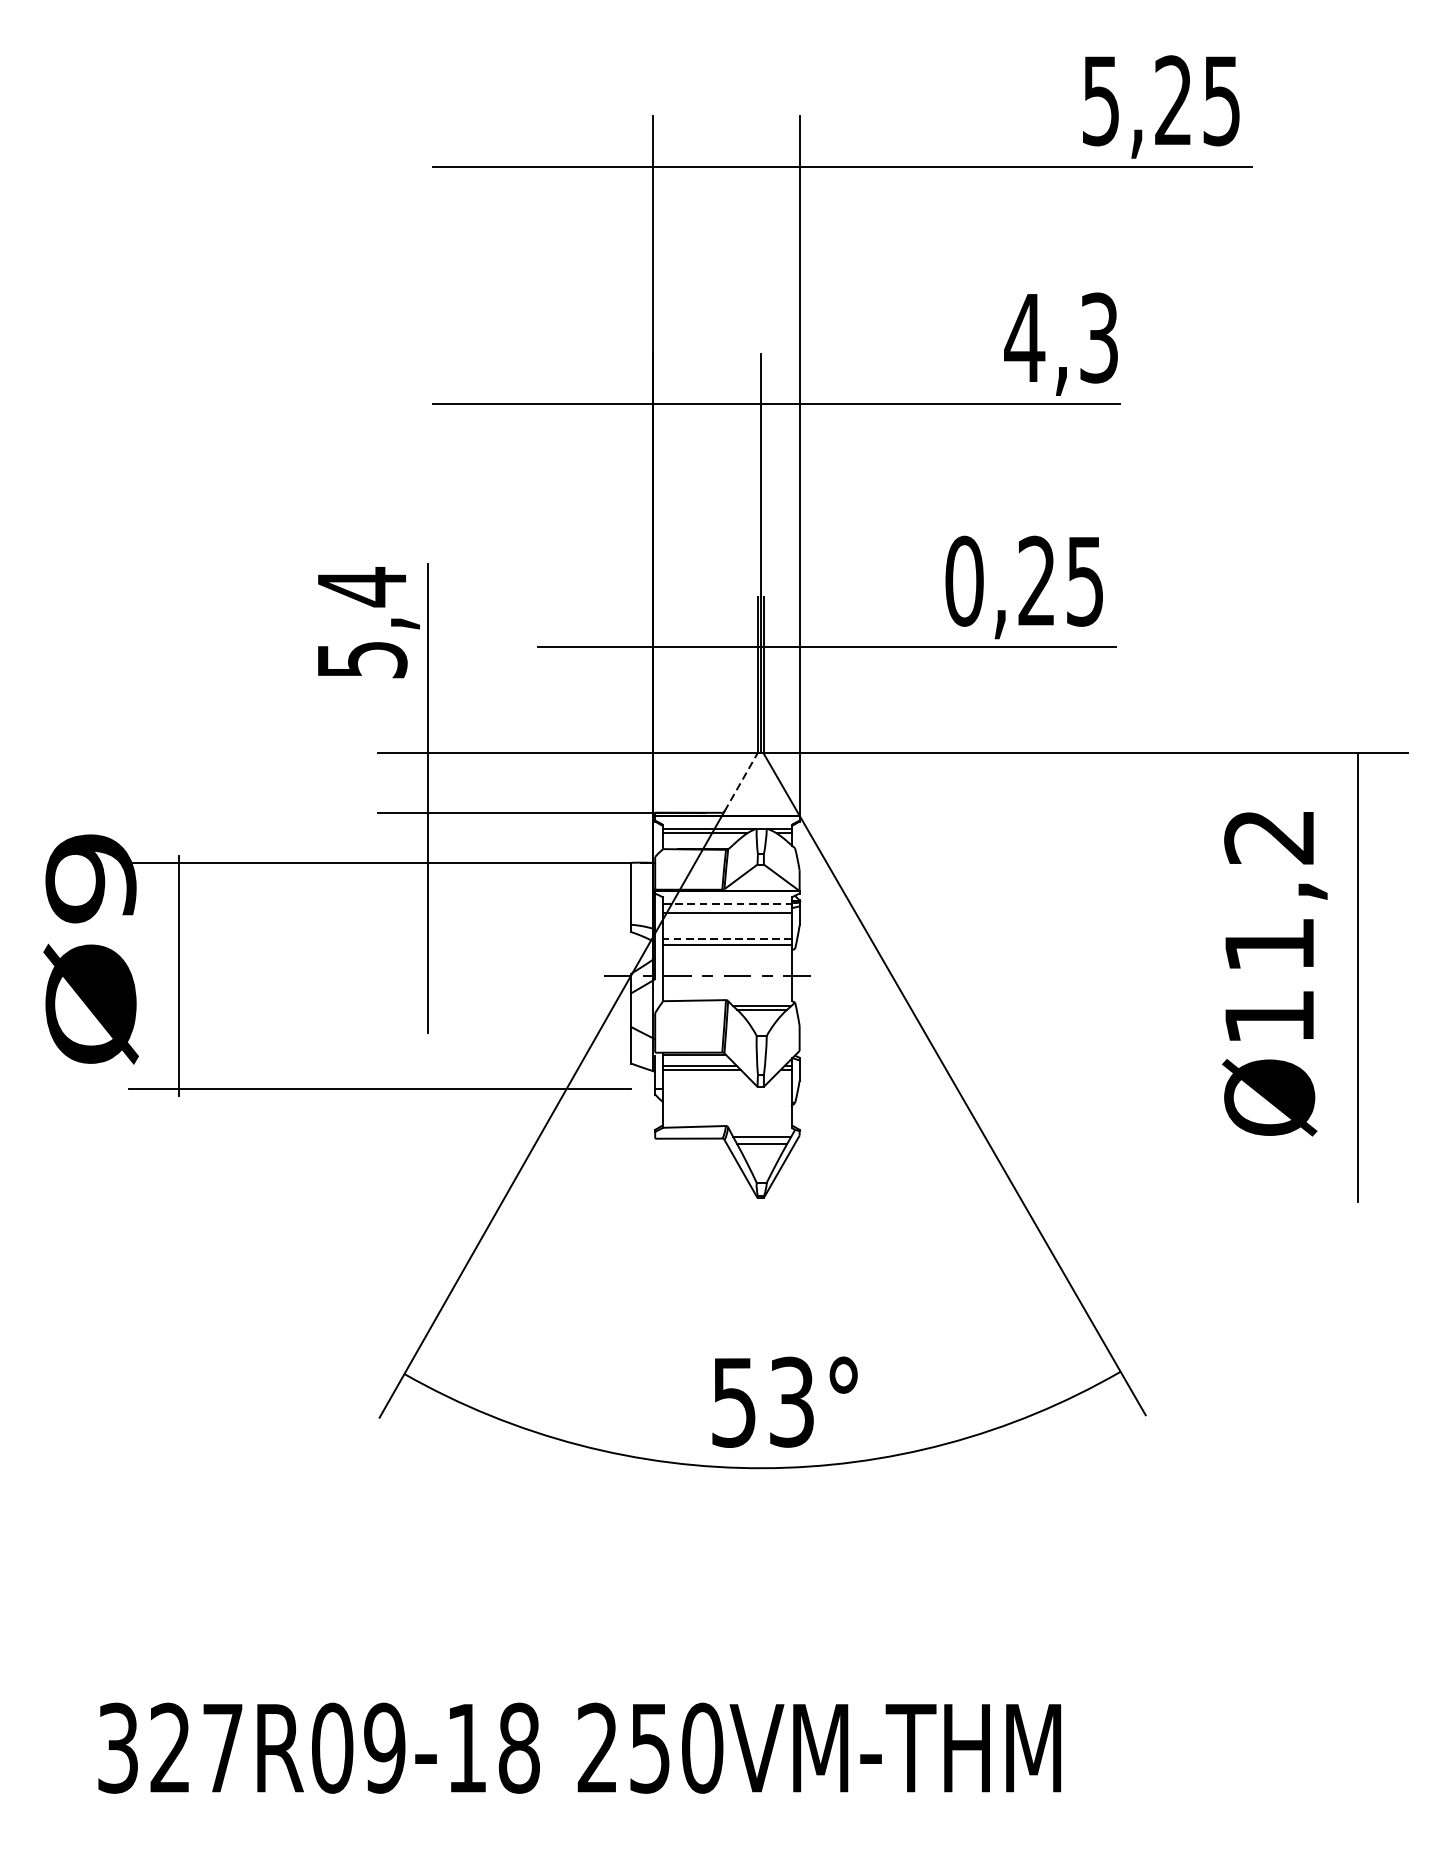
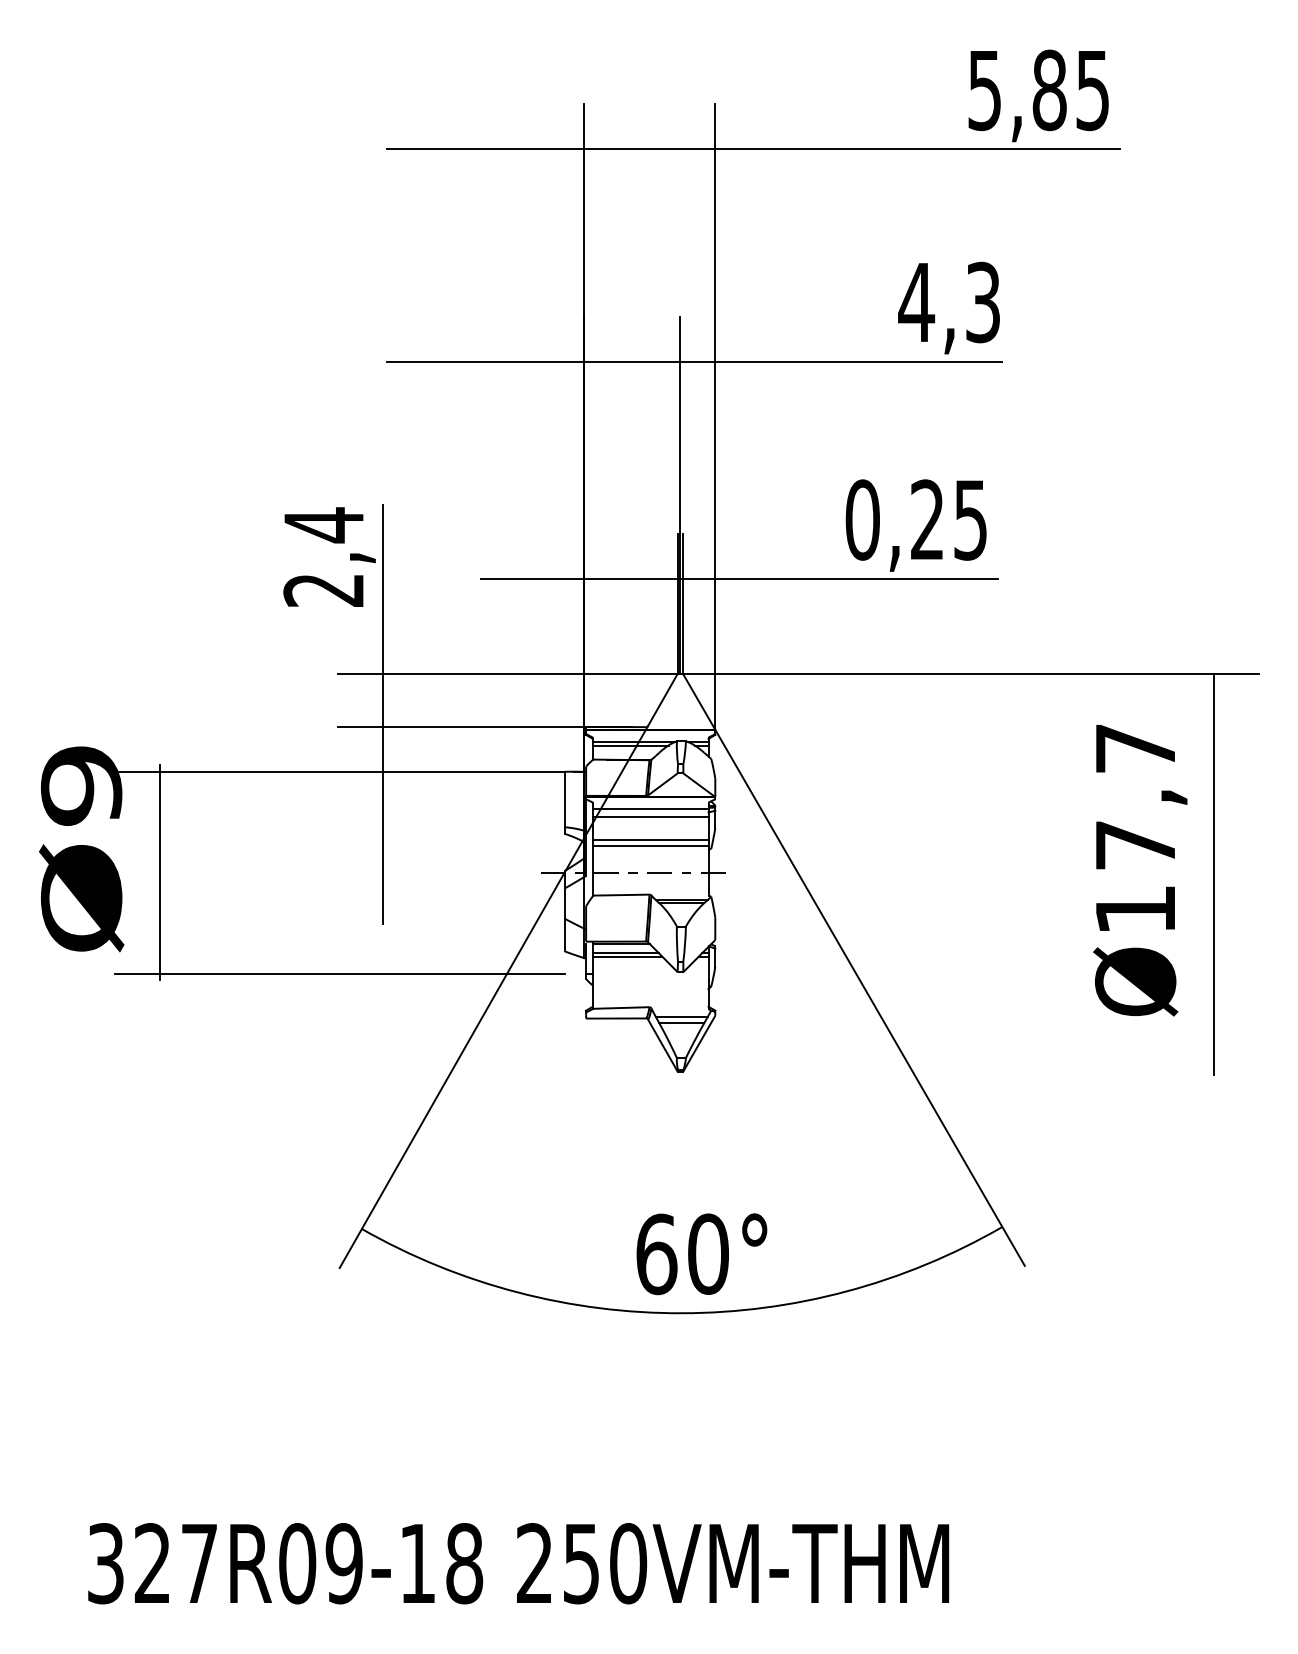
text: (1173, 100) -> (1049, 90), 5,25 -> 5,85
text: (361, 660) -> (323, 590), 5,4 -> 2,4
line: (740, 781) -> (662, 699), dashed -> solid
text: (1268, 891) -> (1134, 797), Ø11,2 -> Ø17,7
line: (727, 903) -> (650, 808), dashed -> solid
line: (727, 939) -> (650, 840), dashed -> solid
text: (762, 1402) -> (682, 1254), 53° -> 60°

